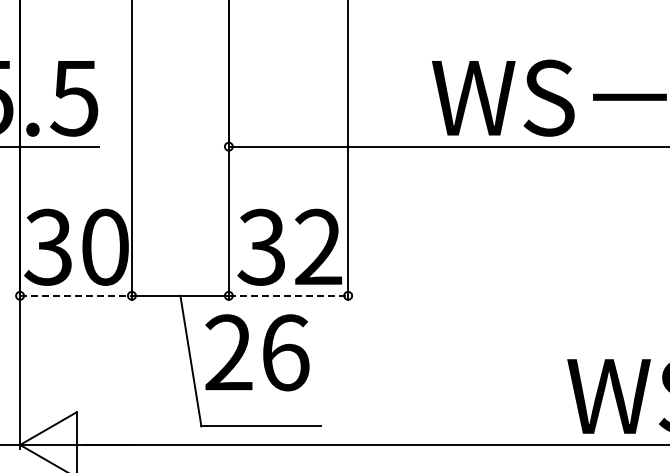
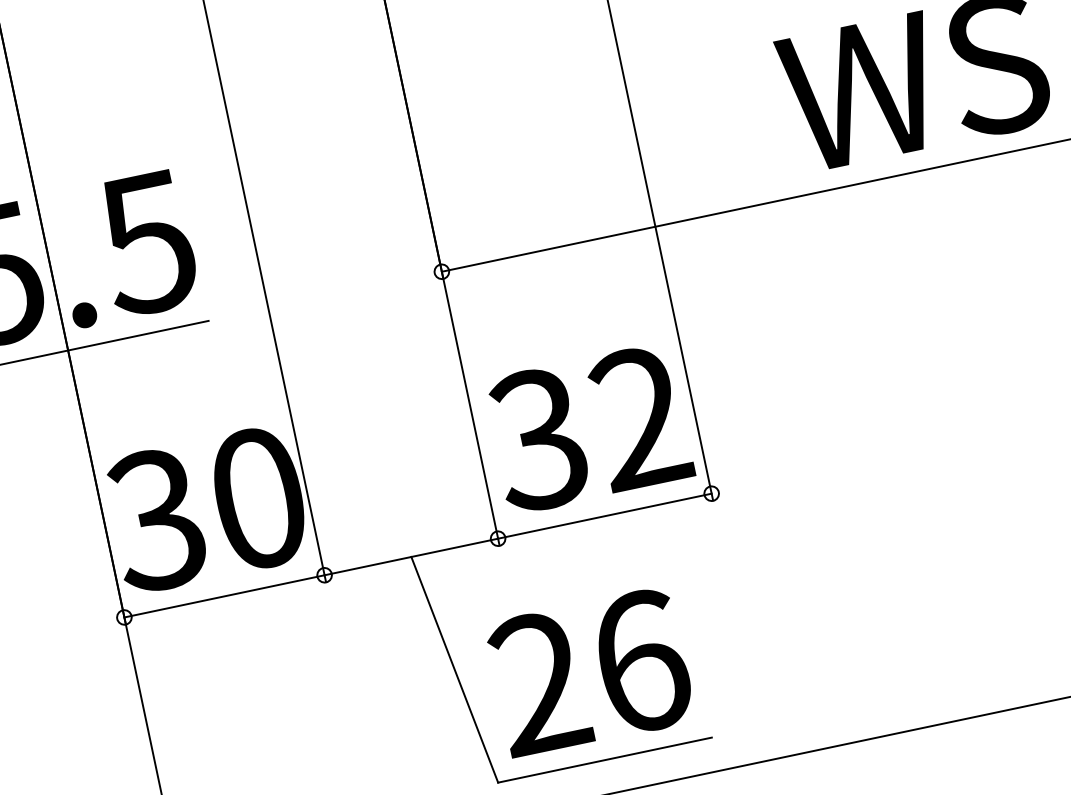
line: (76, 295) -> (225, 595), dashed -> solid
line: (288, 295) -> (604, 515), dashed -> solid
text: (257, 352) -> (590, 671), moved

